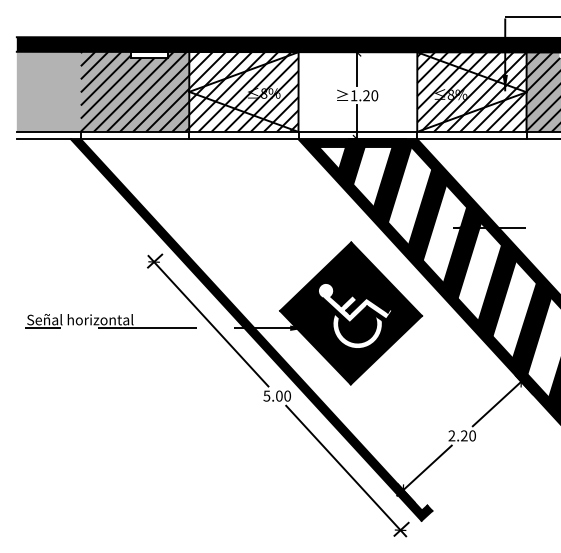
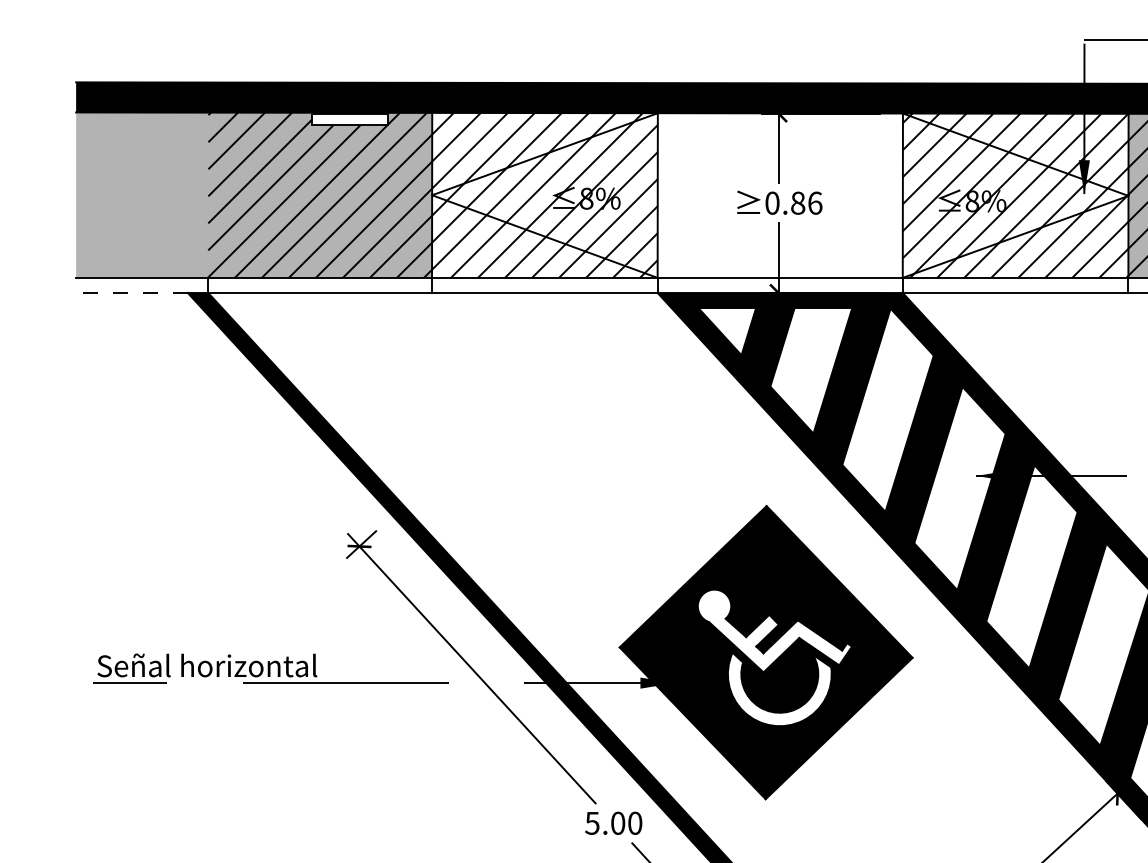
text: (364, 95) -> (793, 202), 1.20 -> 0.86
line: (43, 139) -> (131, 293), solid -> dashed

